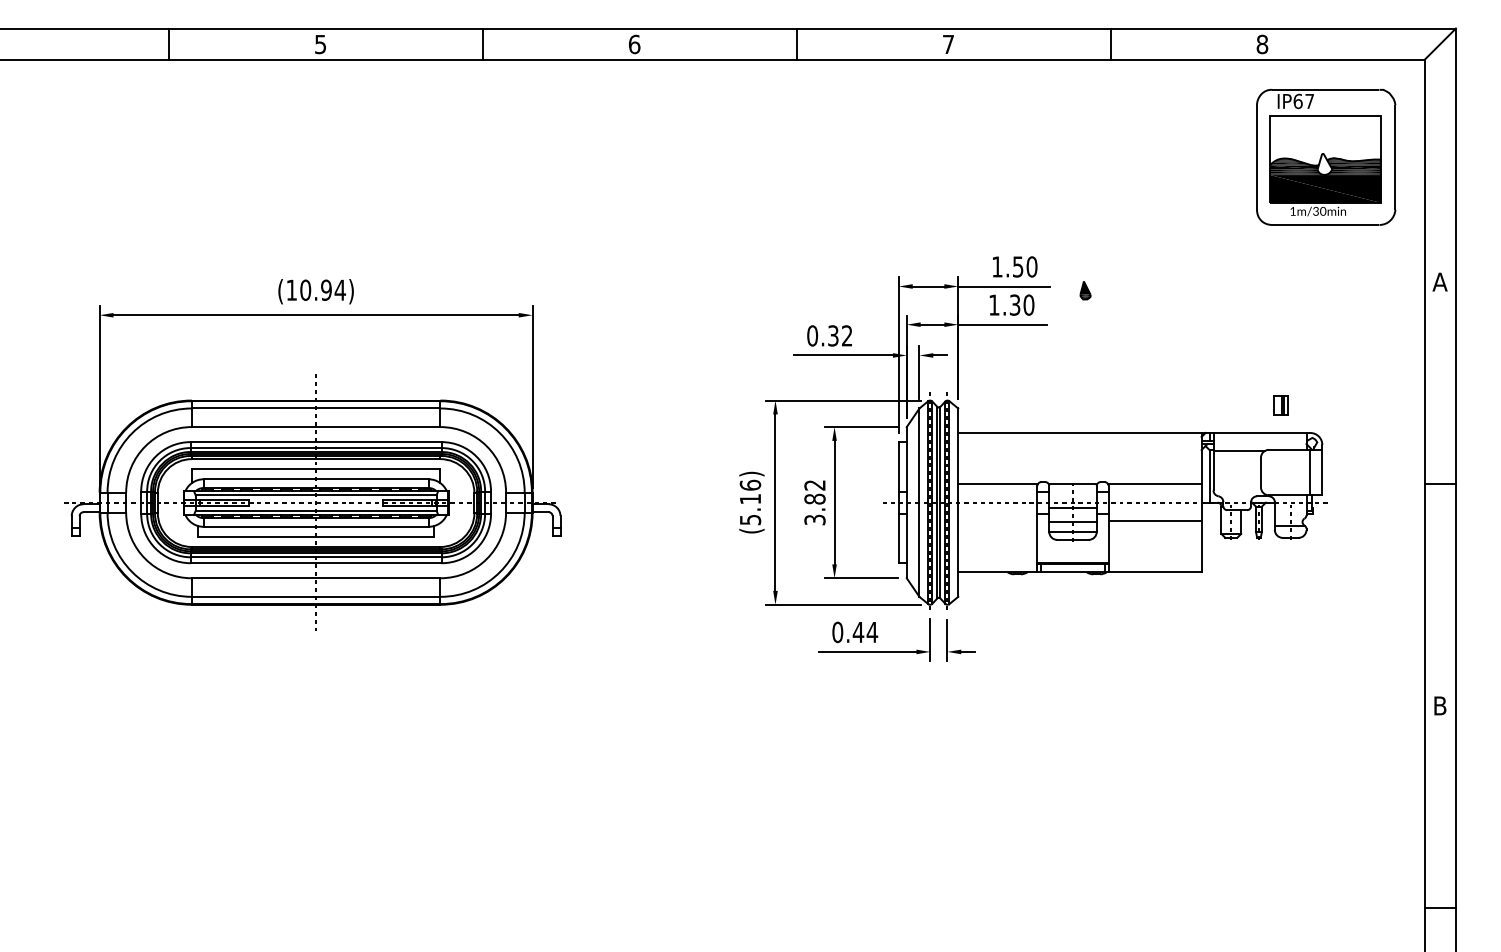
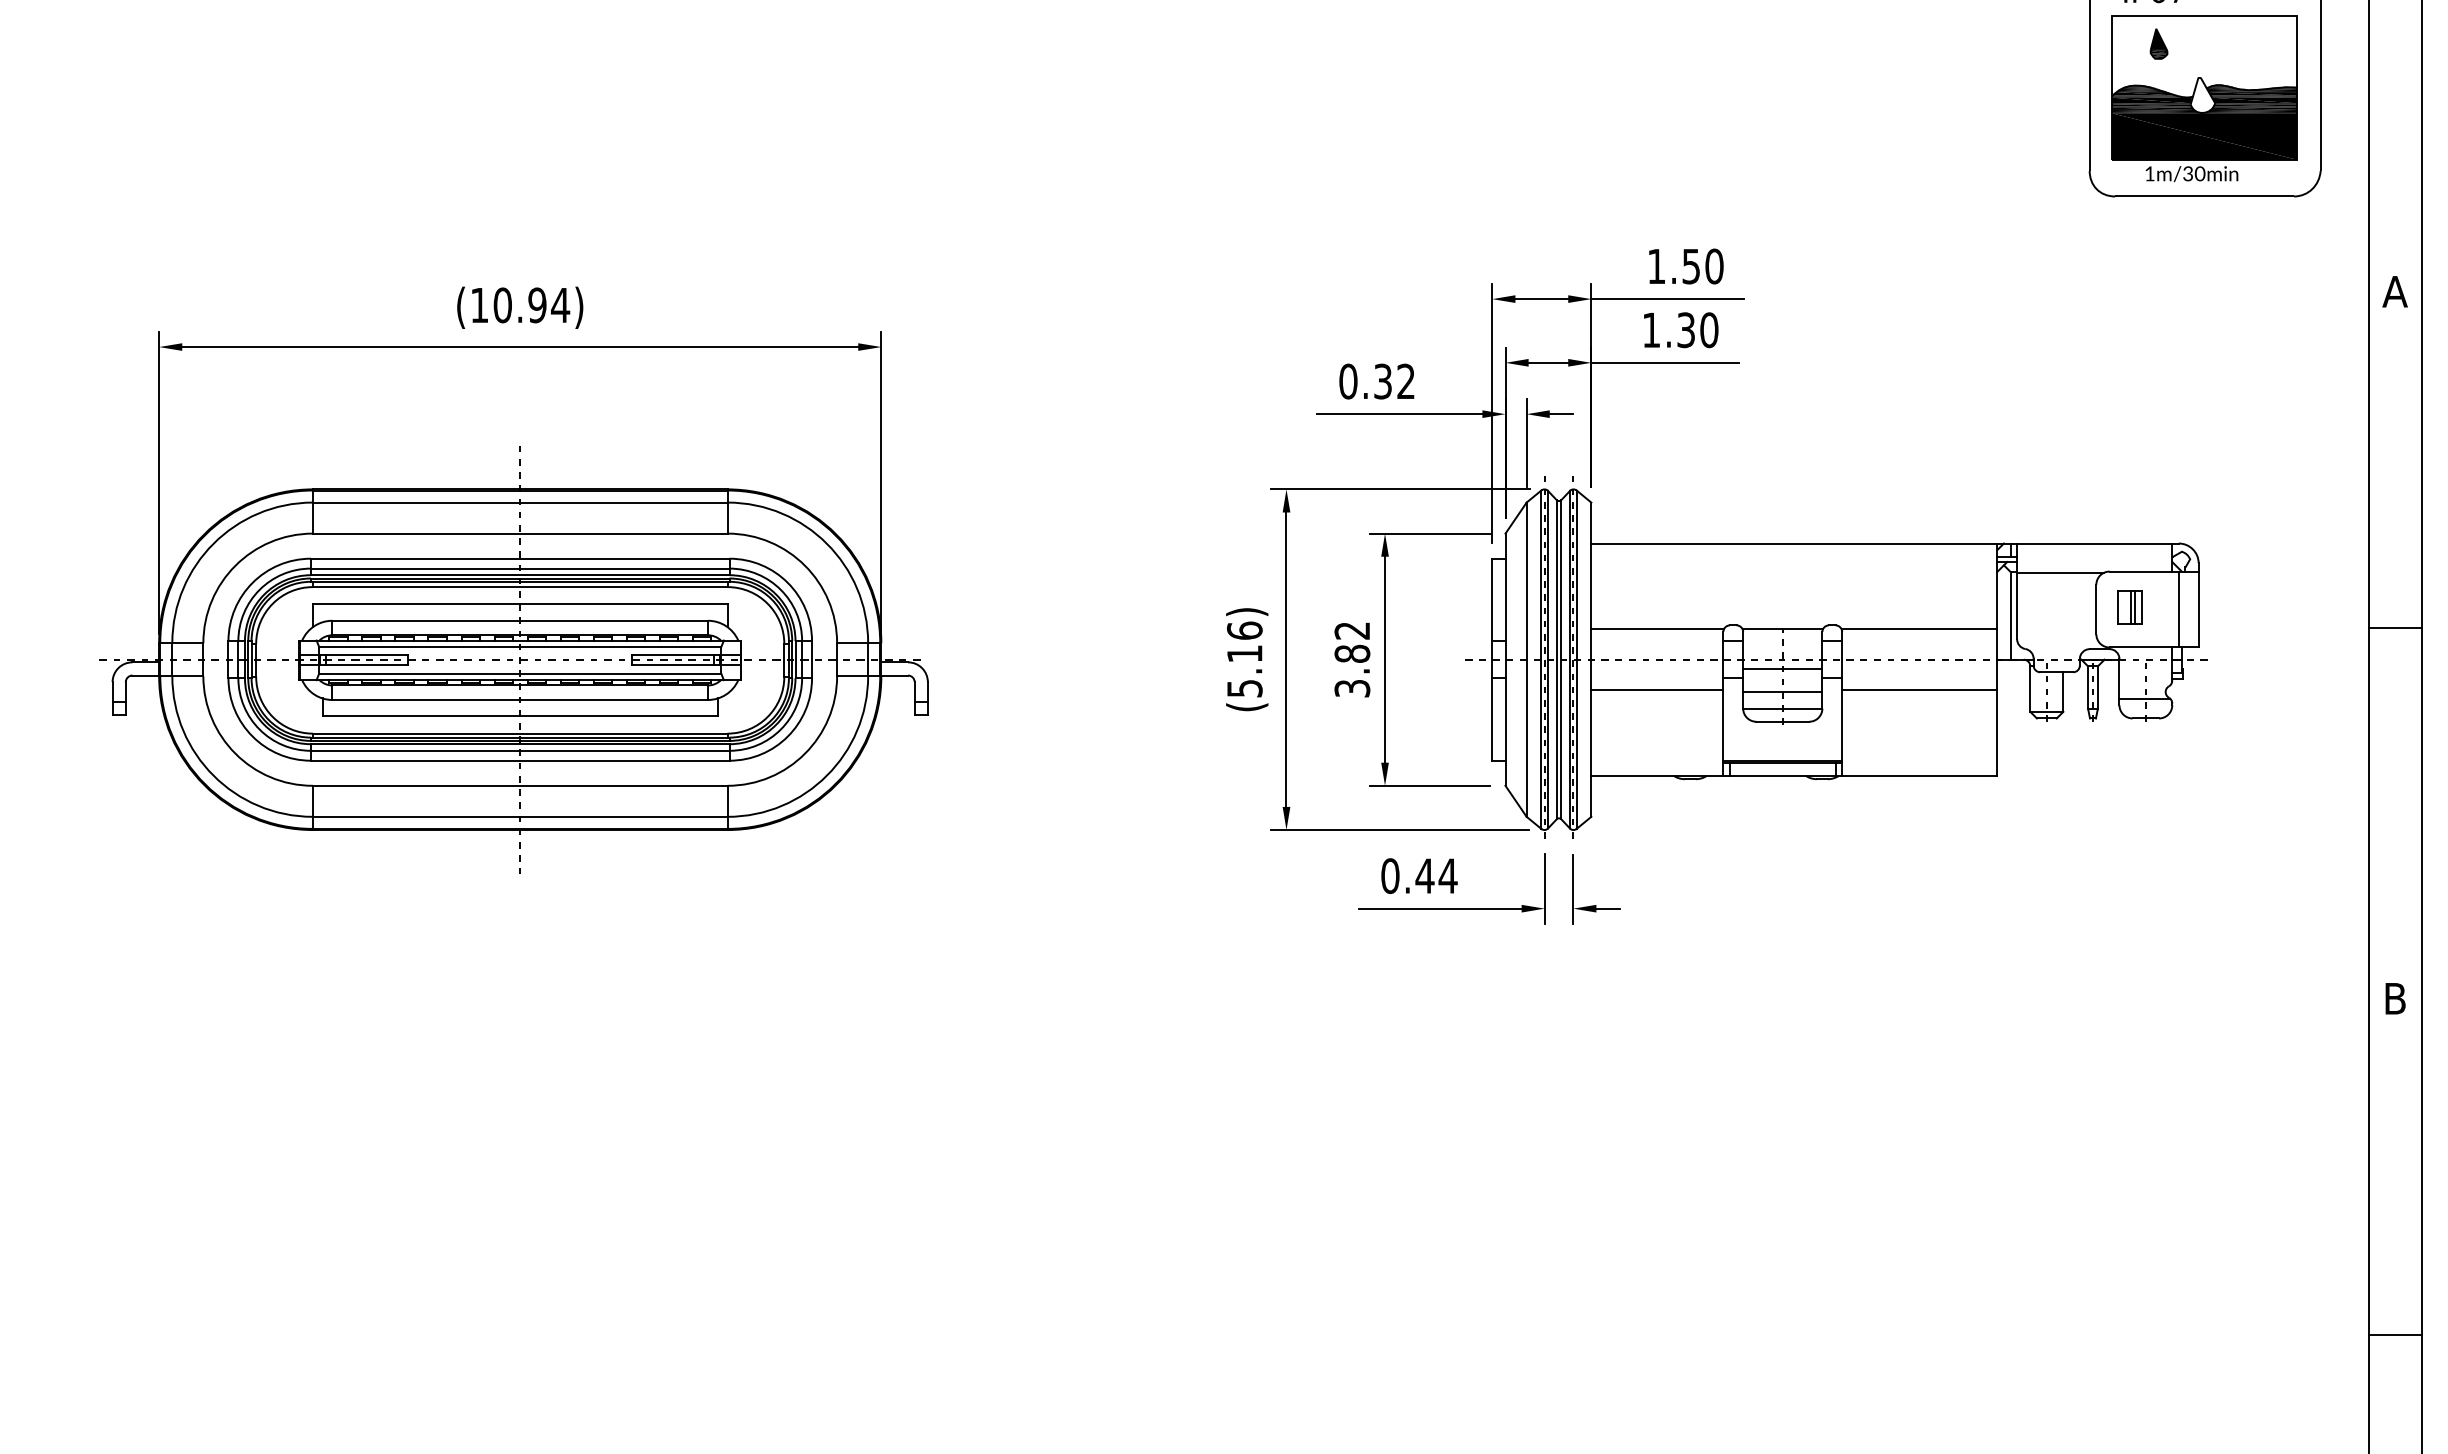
part: (1085, 290) -> (2158, 43), moved
part: (1280, 405) -> (2128, 607), moved
line: (997, 520) -> (1656, 689), added

